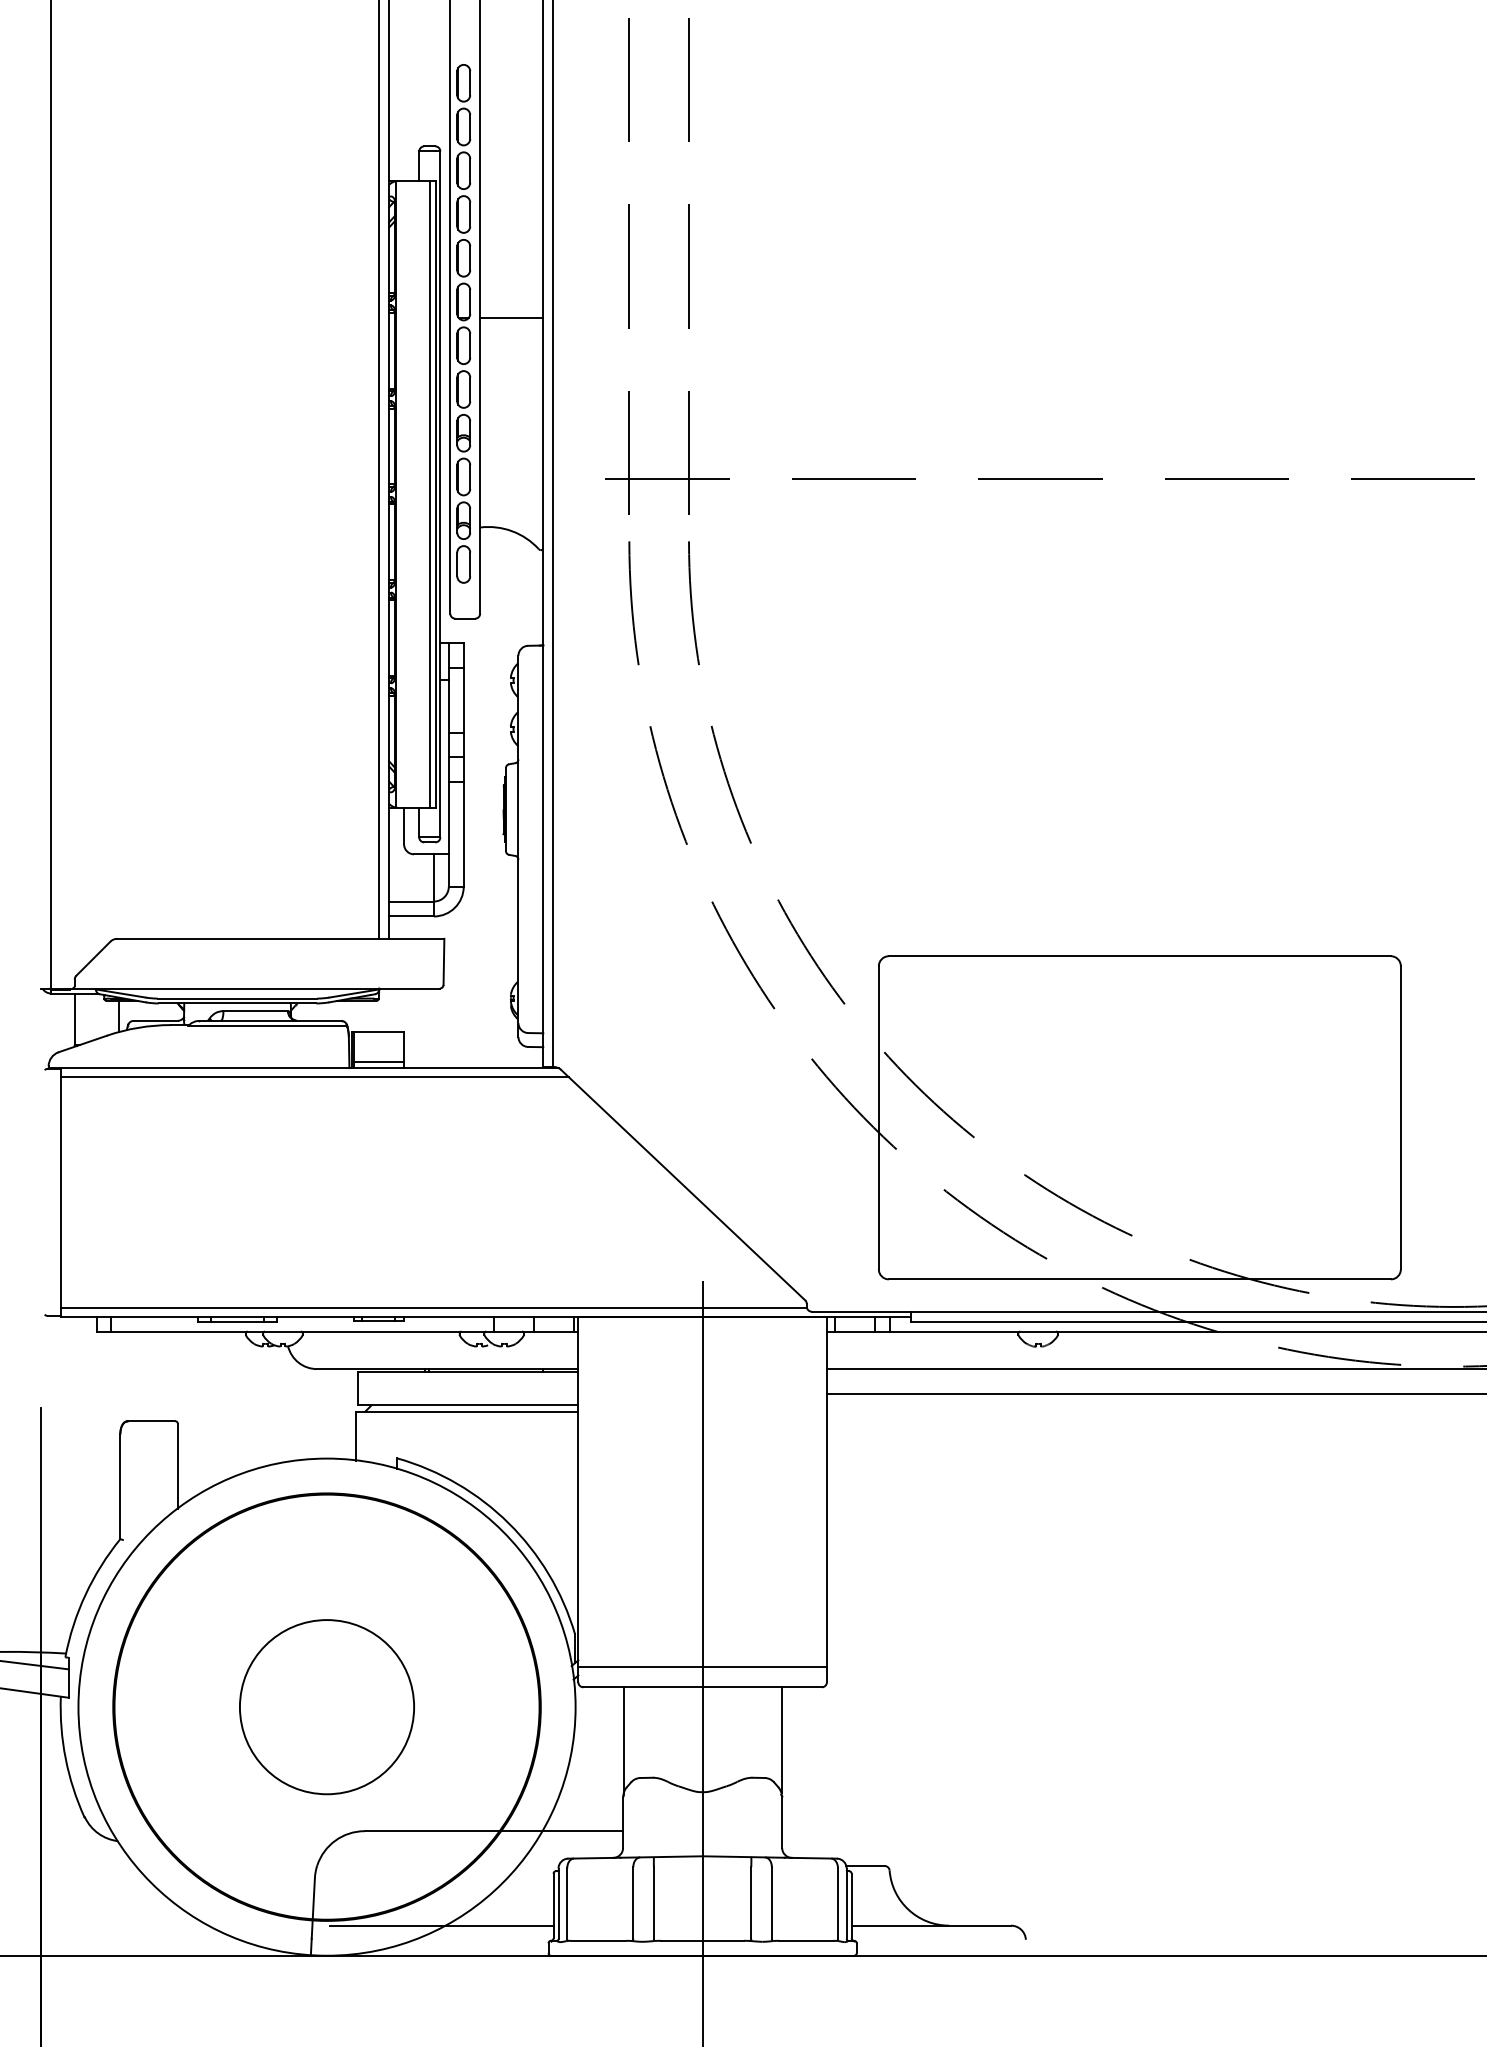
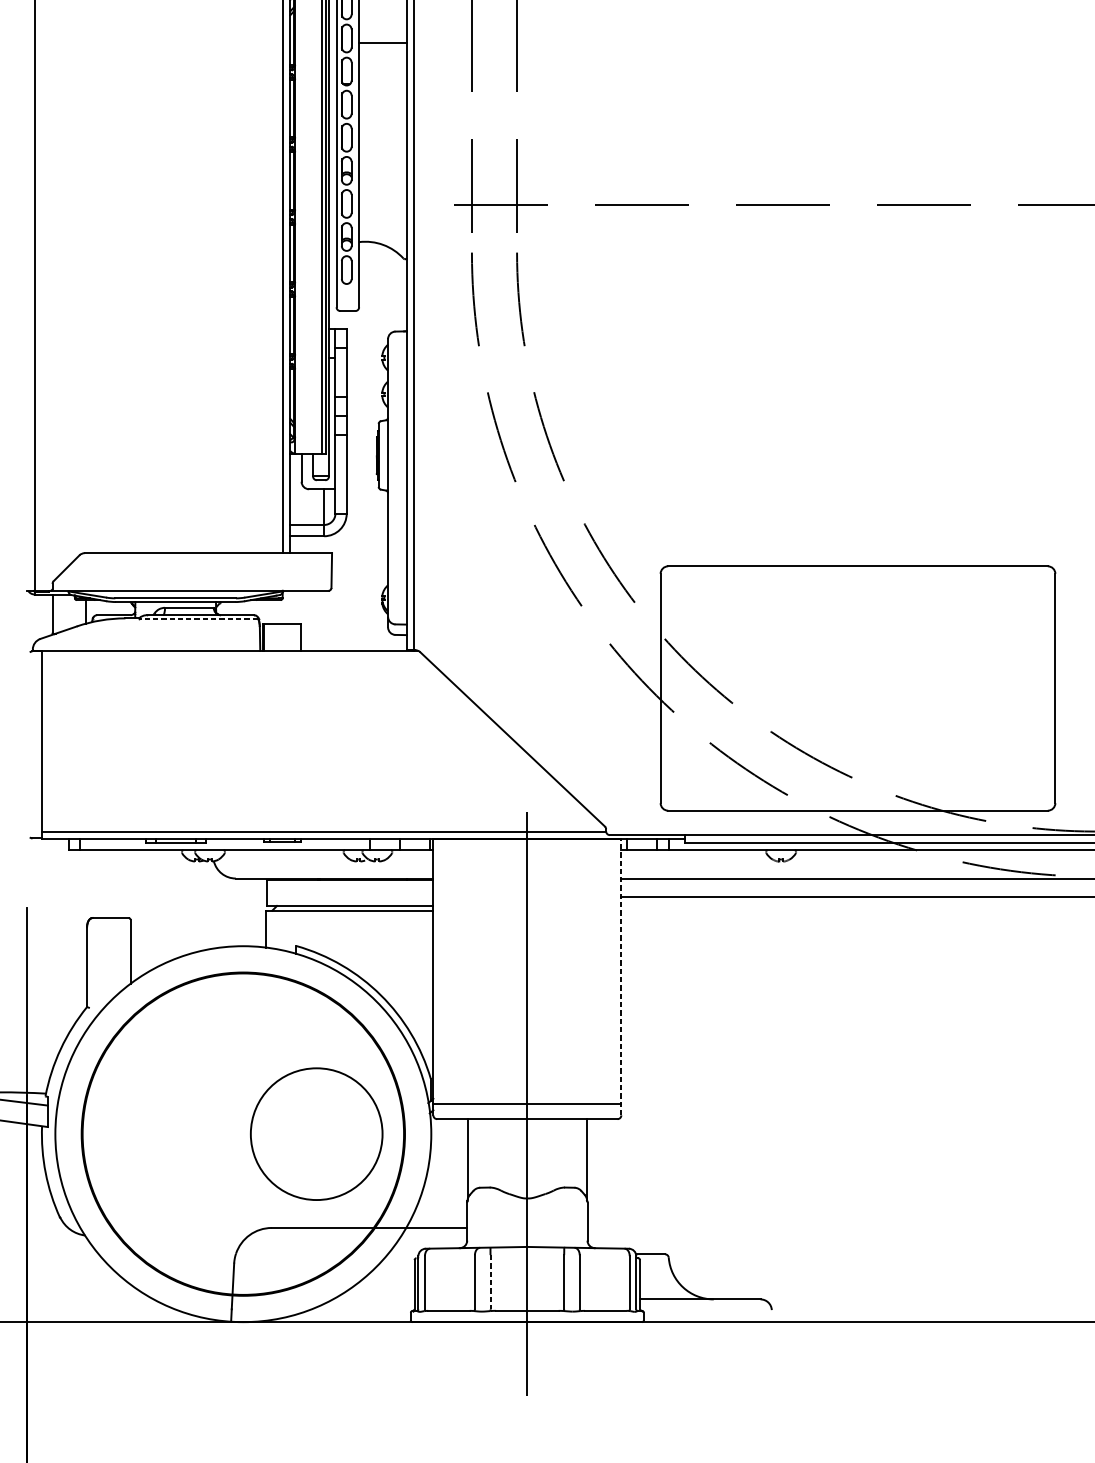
line: (511, 318) -> (382, 43), moved
line: (267, 1025) -> (198, 618), solid -> dashed
line: (378, 1062) -> (282, 646), removed
line: (314, 1077) -> (233, 658), removed
line: (826, 1499) -> (621, 977), solid -> dashed
circle: (326, 1707) -> (316, 1134), moved
line: (653, 1902) -> (490, 1281), solid -> dashed
line: (441, 1925) -> (329, 1299), removed

